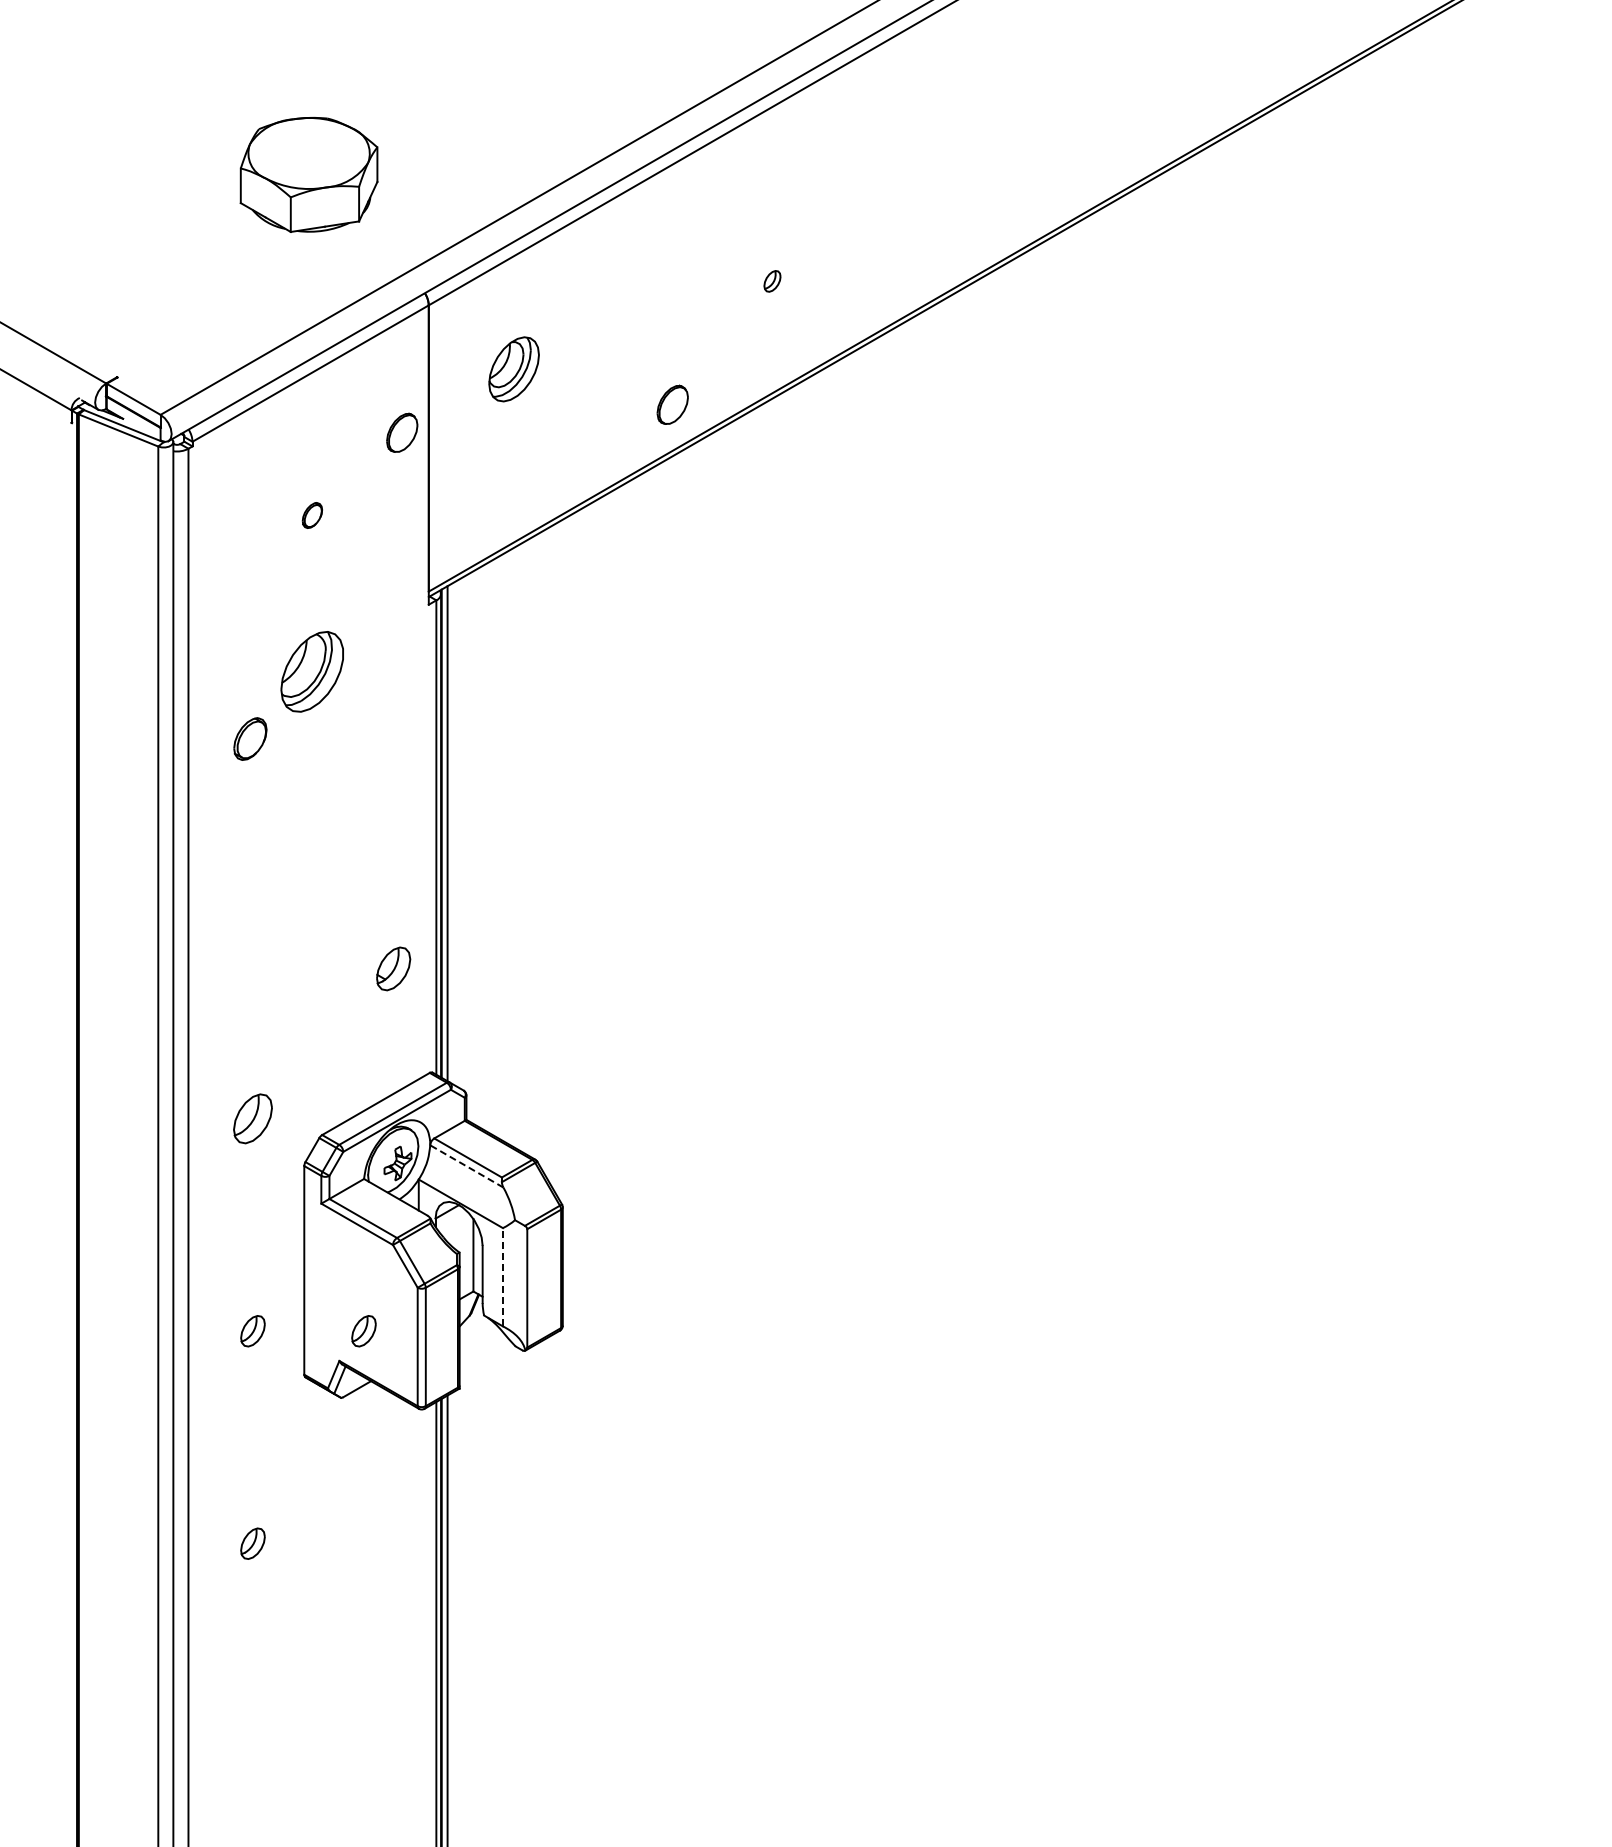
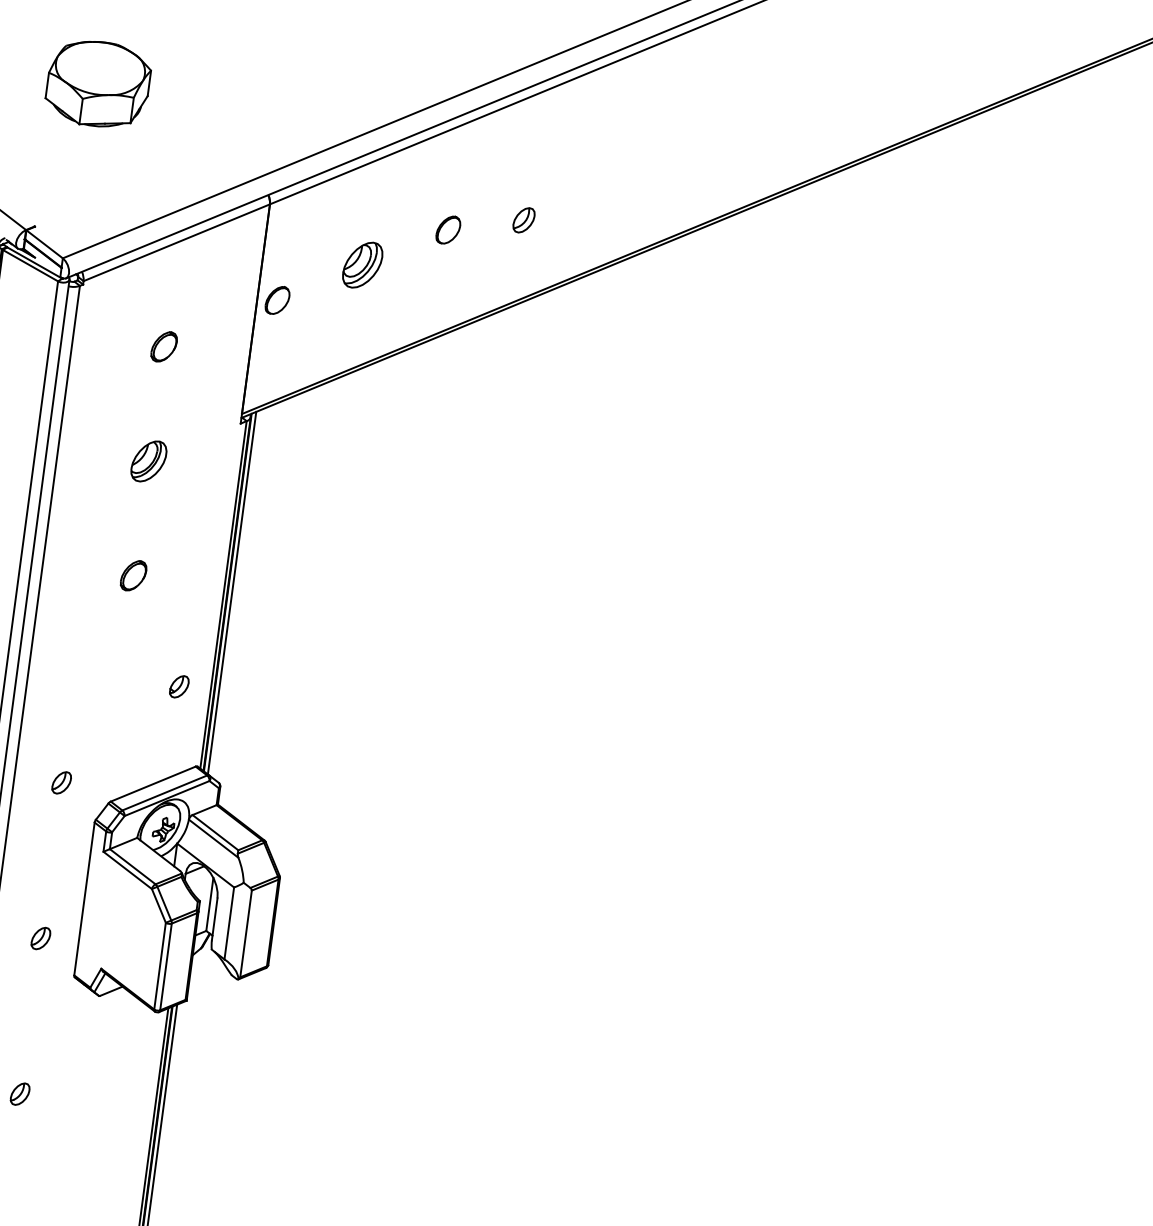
part: (308, 174) -> (97, 83), moved
part: (772, 281) -> (524, 220), size x1.67
part: (513, 369) -> (362, 265), moved
part: (672, 404) -> (448, 229), moved
part: (402, 432) -> (277, 300), moved
part: (312, 515) -> (164, 346), size x1.67
part: (312, 671) -> (149, 461), size x0.71
part: (250, 738) -> (133, 575), moved
part: (393, 968) -> (179, 686), size x0.71
part: (252, 1118) -> (61, 782), size x0.62
line: (466, 1166) -> (213, 838), dashed -> solid
line: (502, 1276) -> (229, 922), dashed -> solid
part: (363, 1331) -> (121, 949), removed

